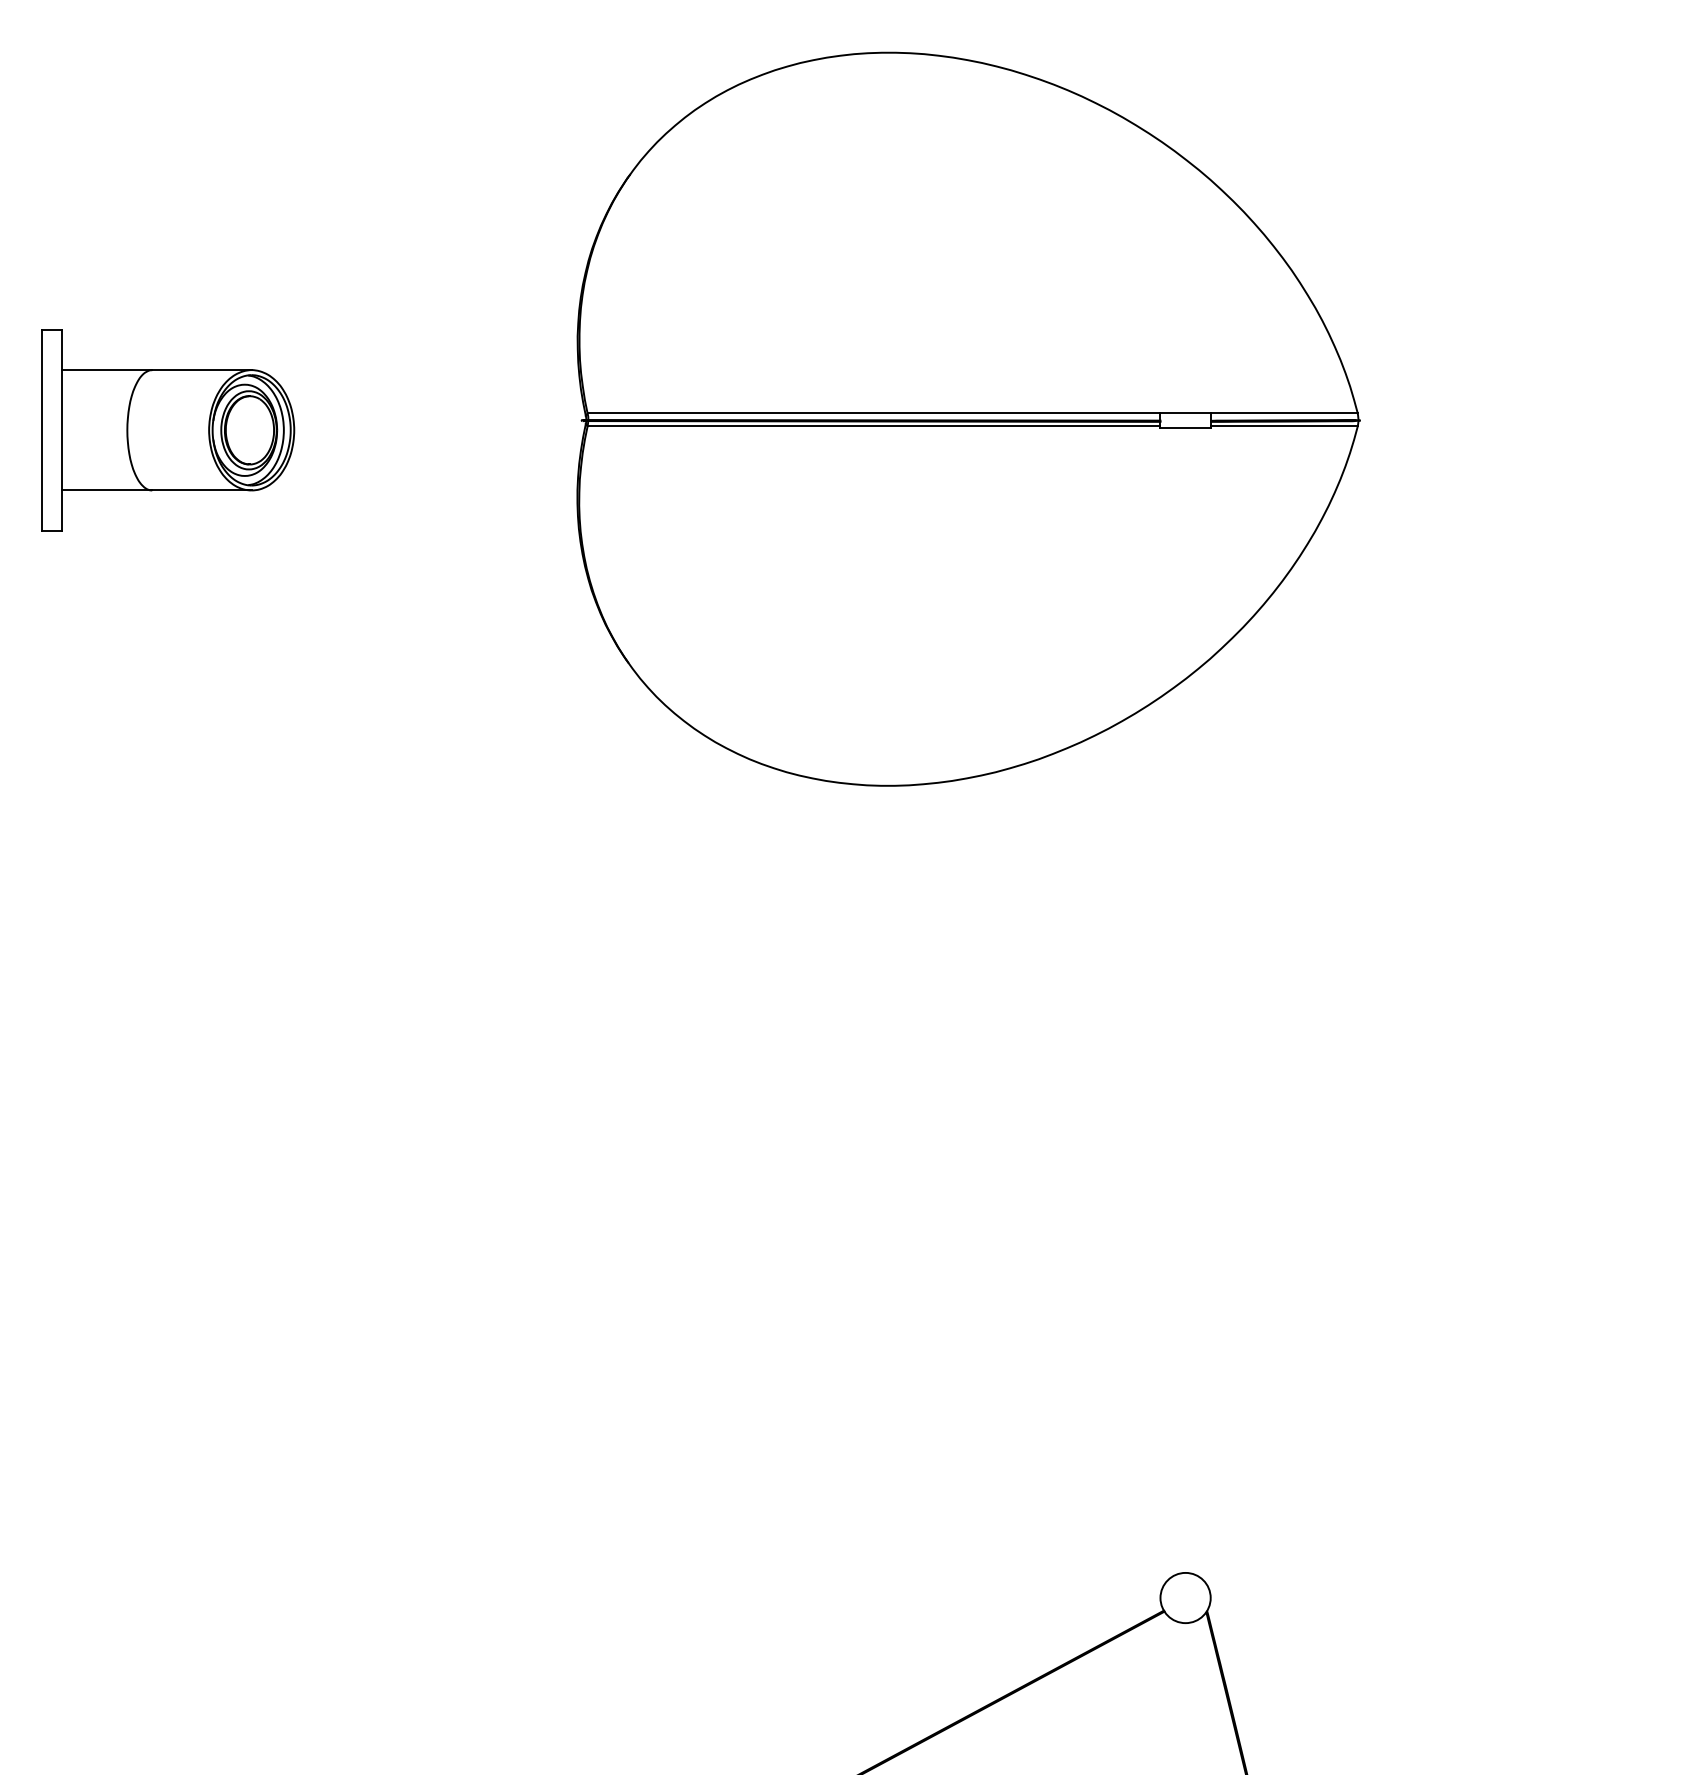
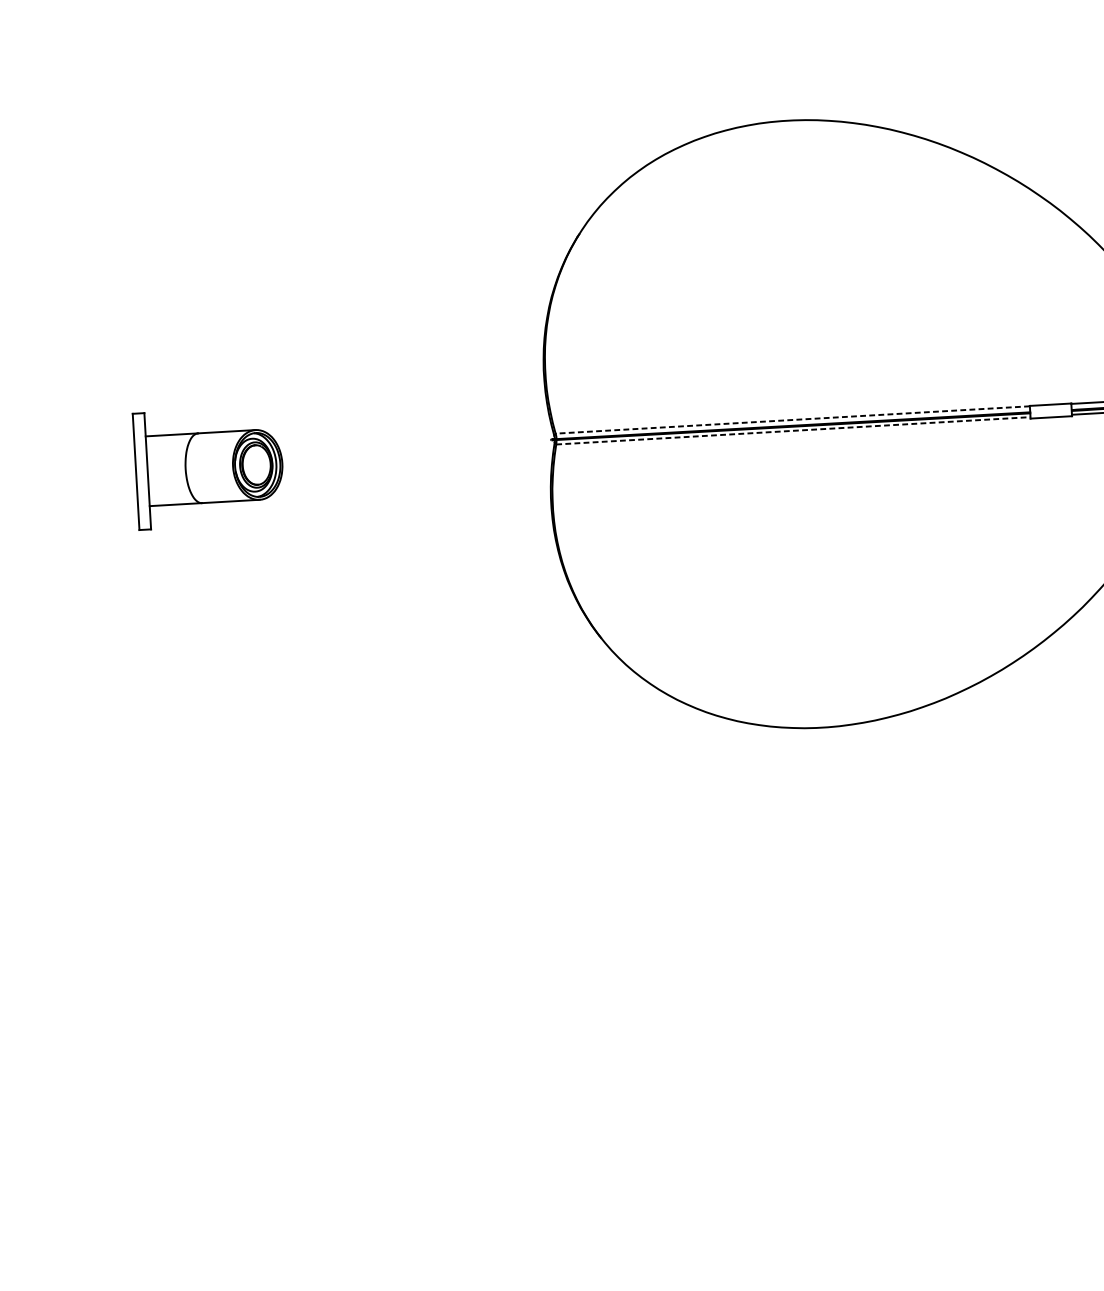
line: (873, 413) -> (792, 420), solid -> dashed
line: (874, 426) -> (793, 430), solid -> dashed
part: (168, 430) -> (209, 467), size x0.7

